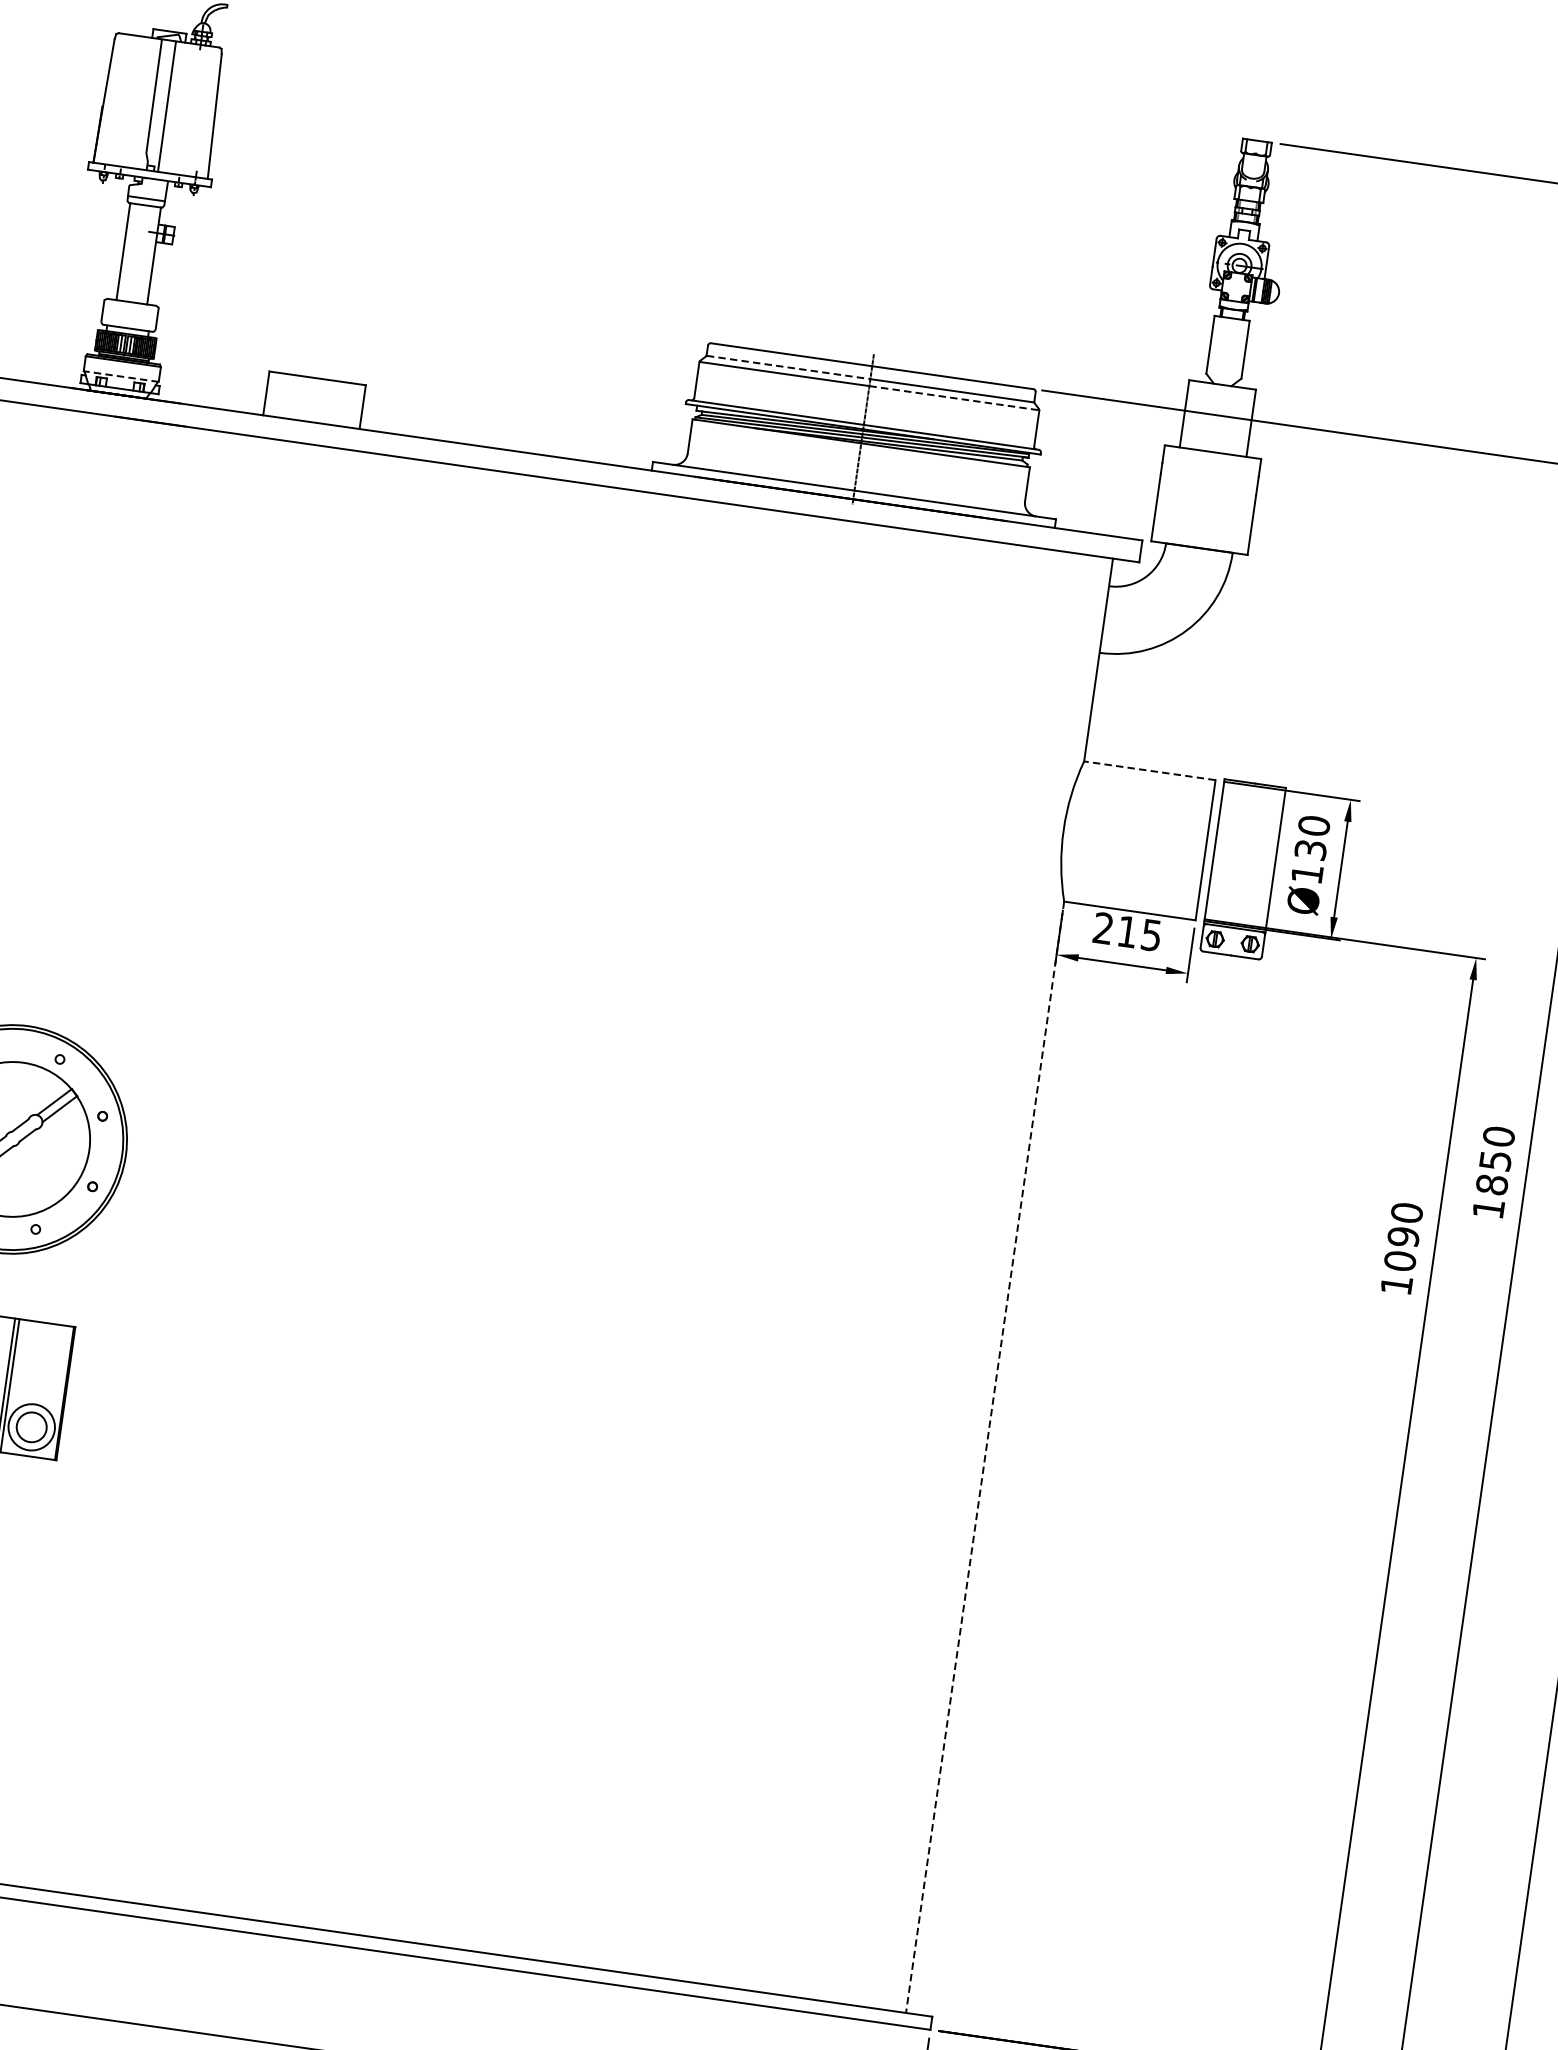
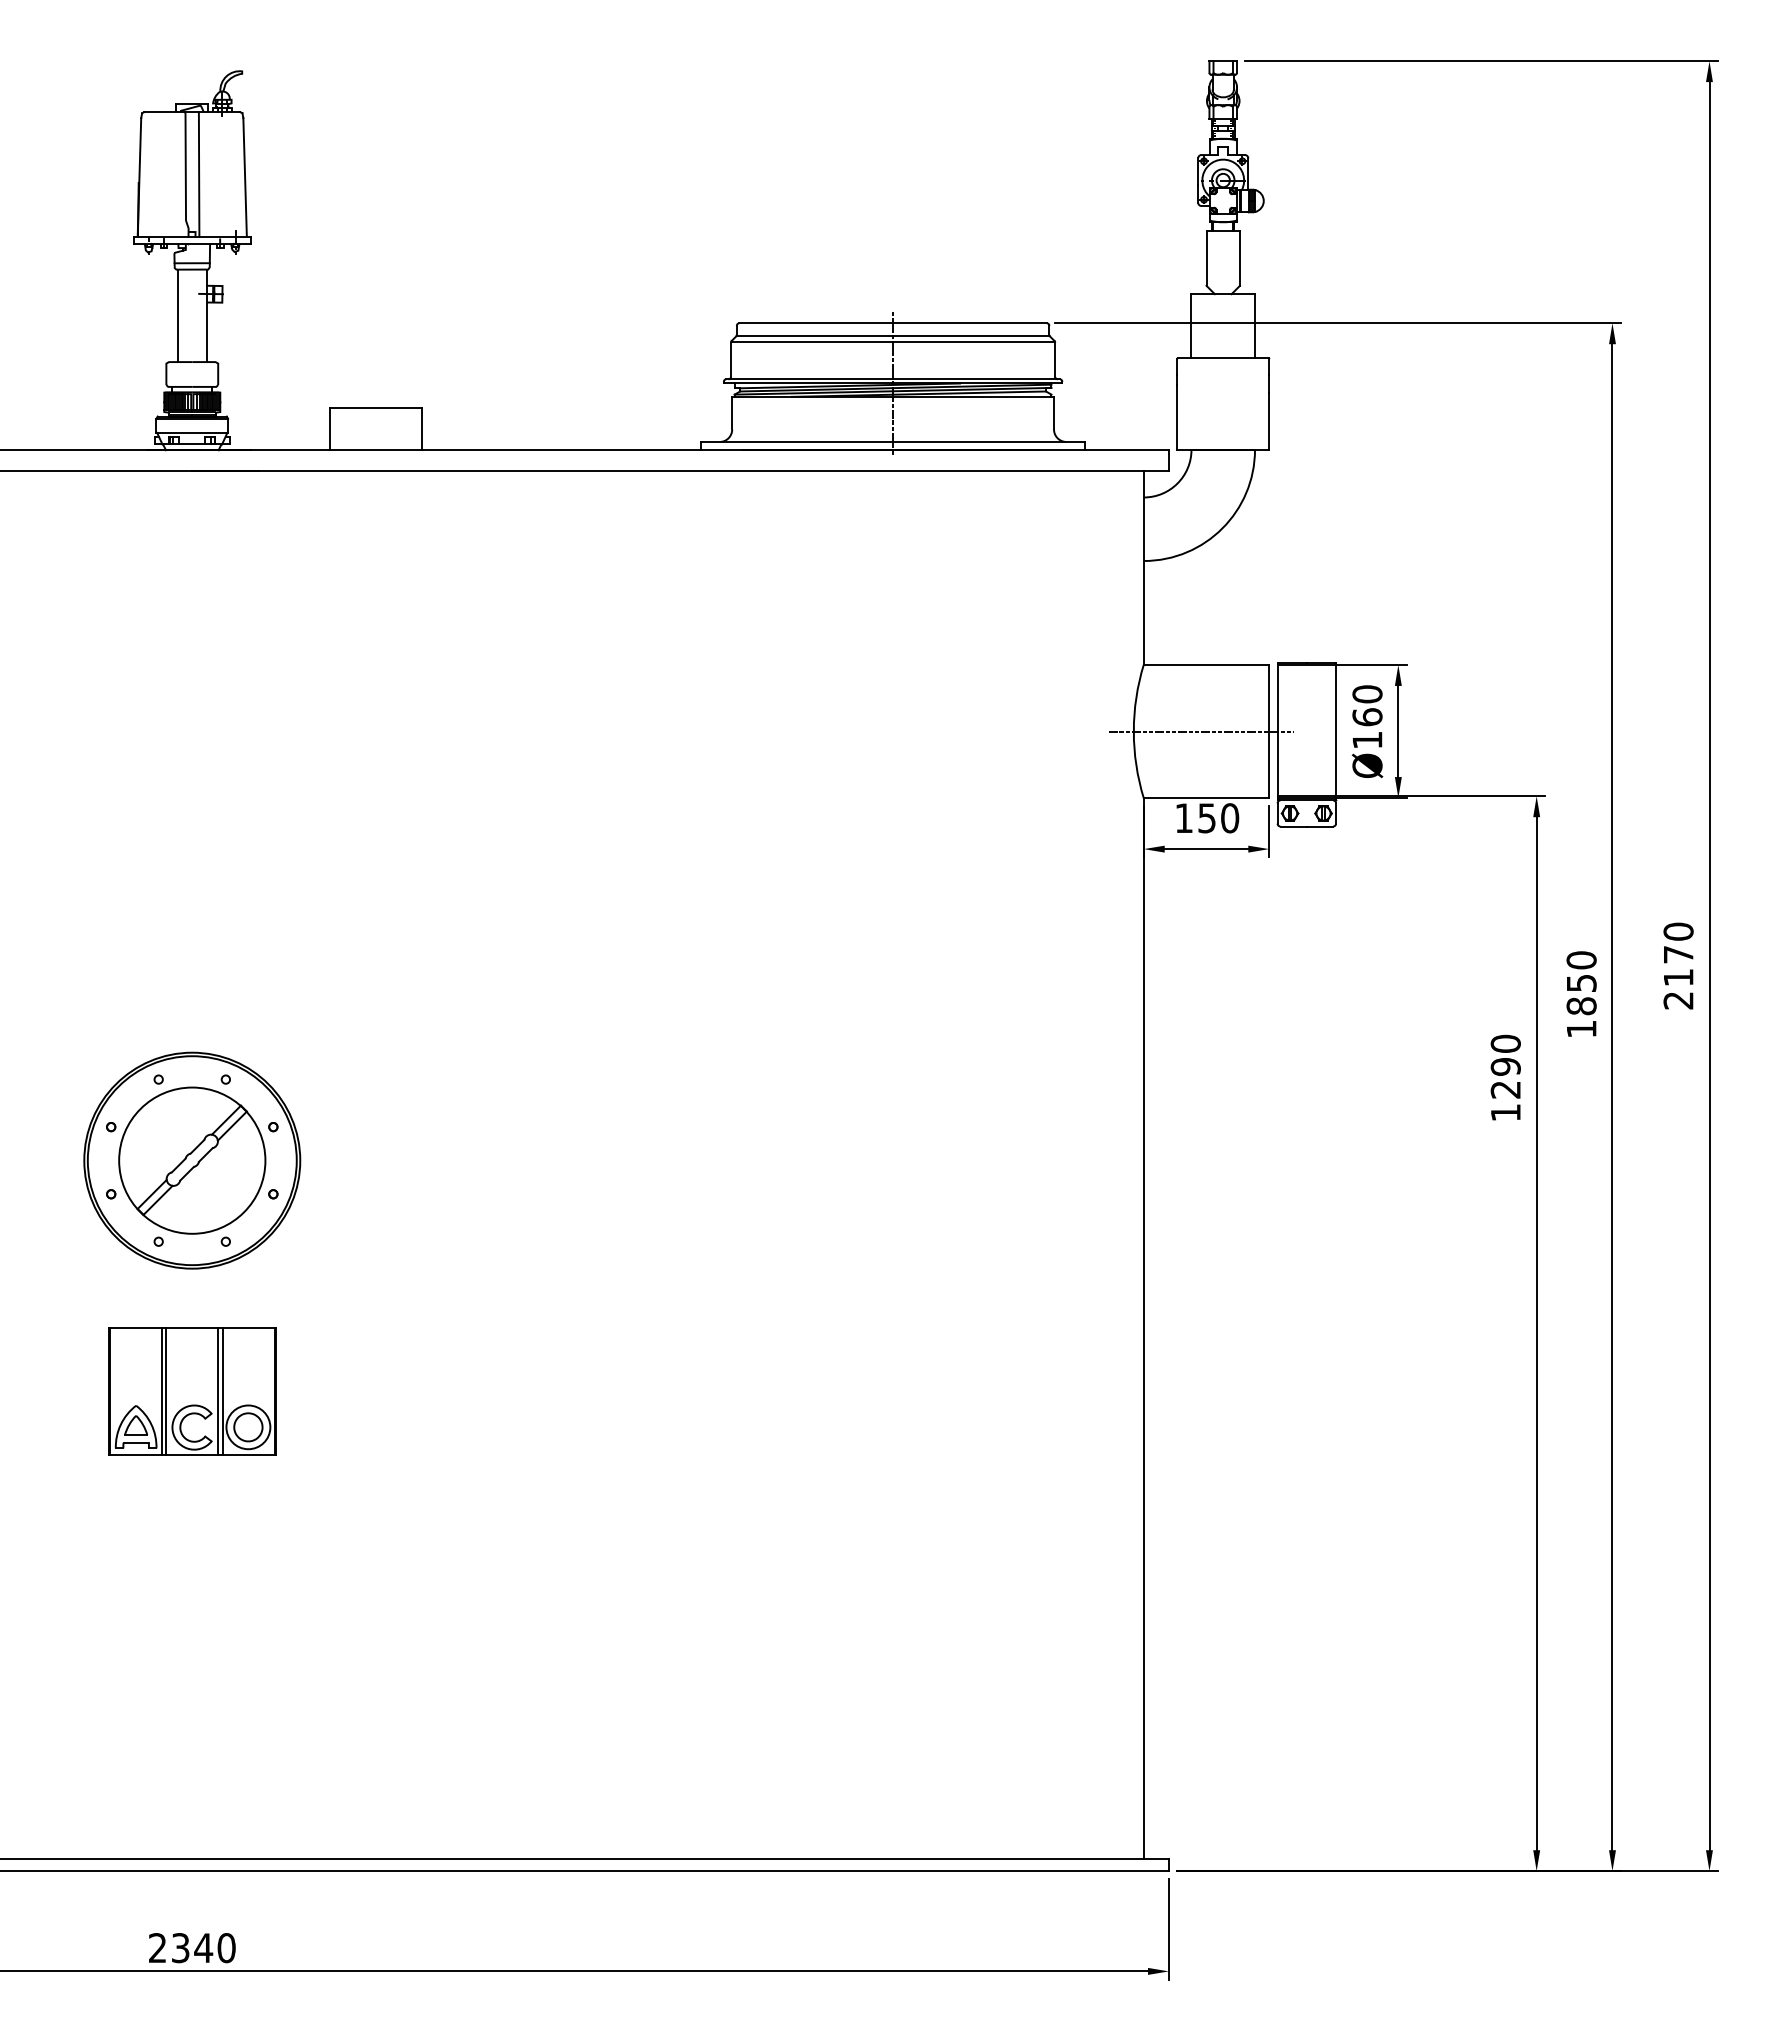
line: (789, 367) -> (815, 335), dashed -> solid
line: (121, 376) -> (192, 432), dashed -> solid
line: (953, 398) -> (973, 342), dashed -> solid
line: (1149, 770) -> (1206, 664), dashed -> solid
line: (1134, 840) -> (1201, 731), added
text: (1310, 850) -> (1367, 717), Ø130 -> Ø160
text: (1127, 932) -> (1207, 818), 215 -> 150
text: (1399, 1260) -> (1505, 1089), 1090 -> 1290
line: (984, 1457) -> (1143, 1328), dashed -> solid

